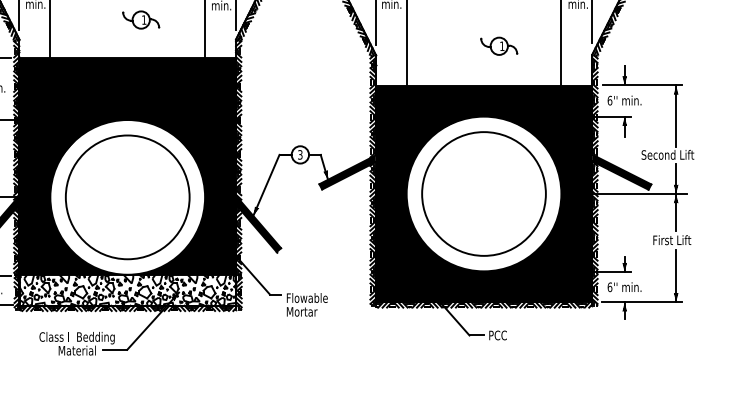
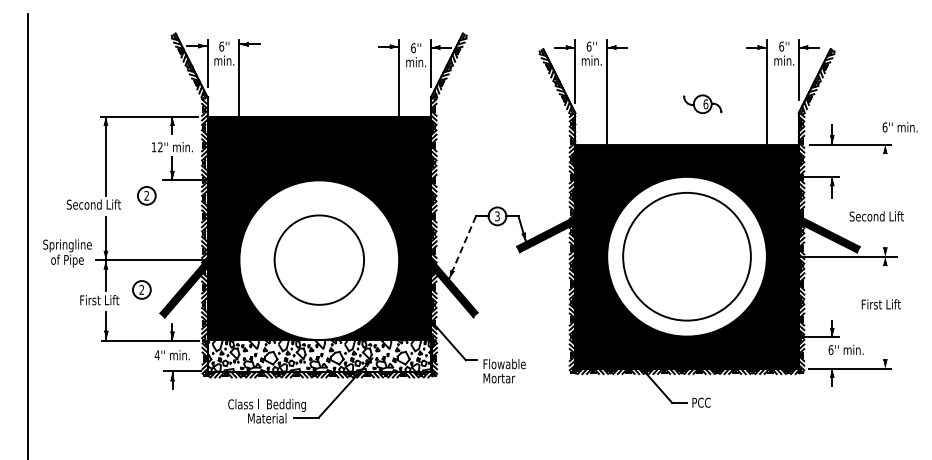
part: (140, 19) -> (332, 76), removed
text: (501, 46) -> (705, 104), 1 -> 6
text: (623, 100) -> (899, 127), moved
line: (676, 116) -> (885, 176), removed
line: (266, 186) -> (462, 248), solid -> dashed
part: (127, 196) -> (319, 259), size x0.7
line: (676, 197) -> (885, 260), removed
line: (676, 276) -> (885, 341), removed
text: (623, 286) -> (845, 349), moved

